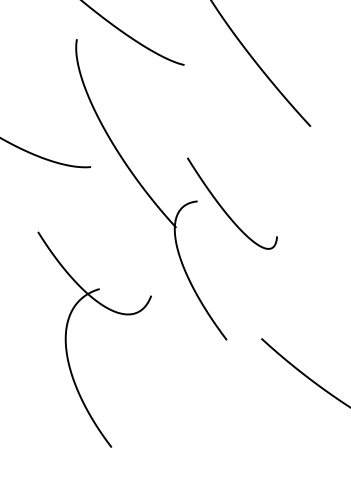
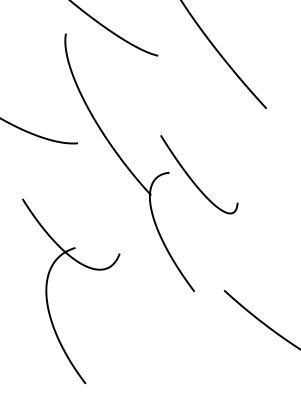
part: (67, 339) -> (47, 291), moved

